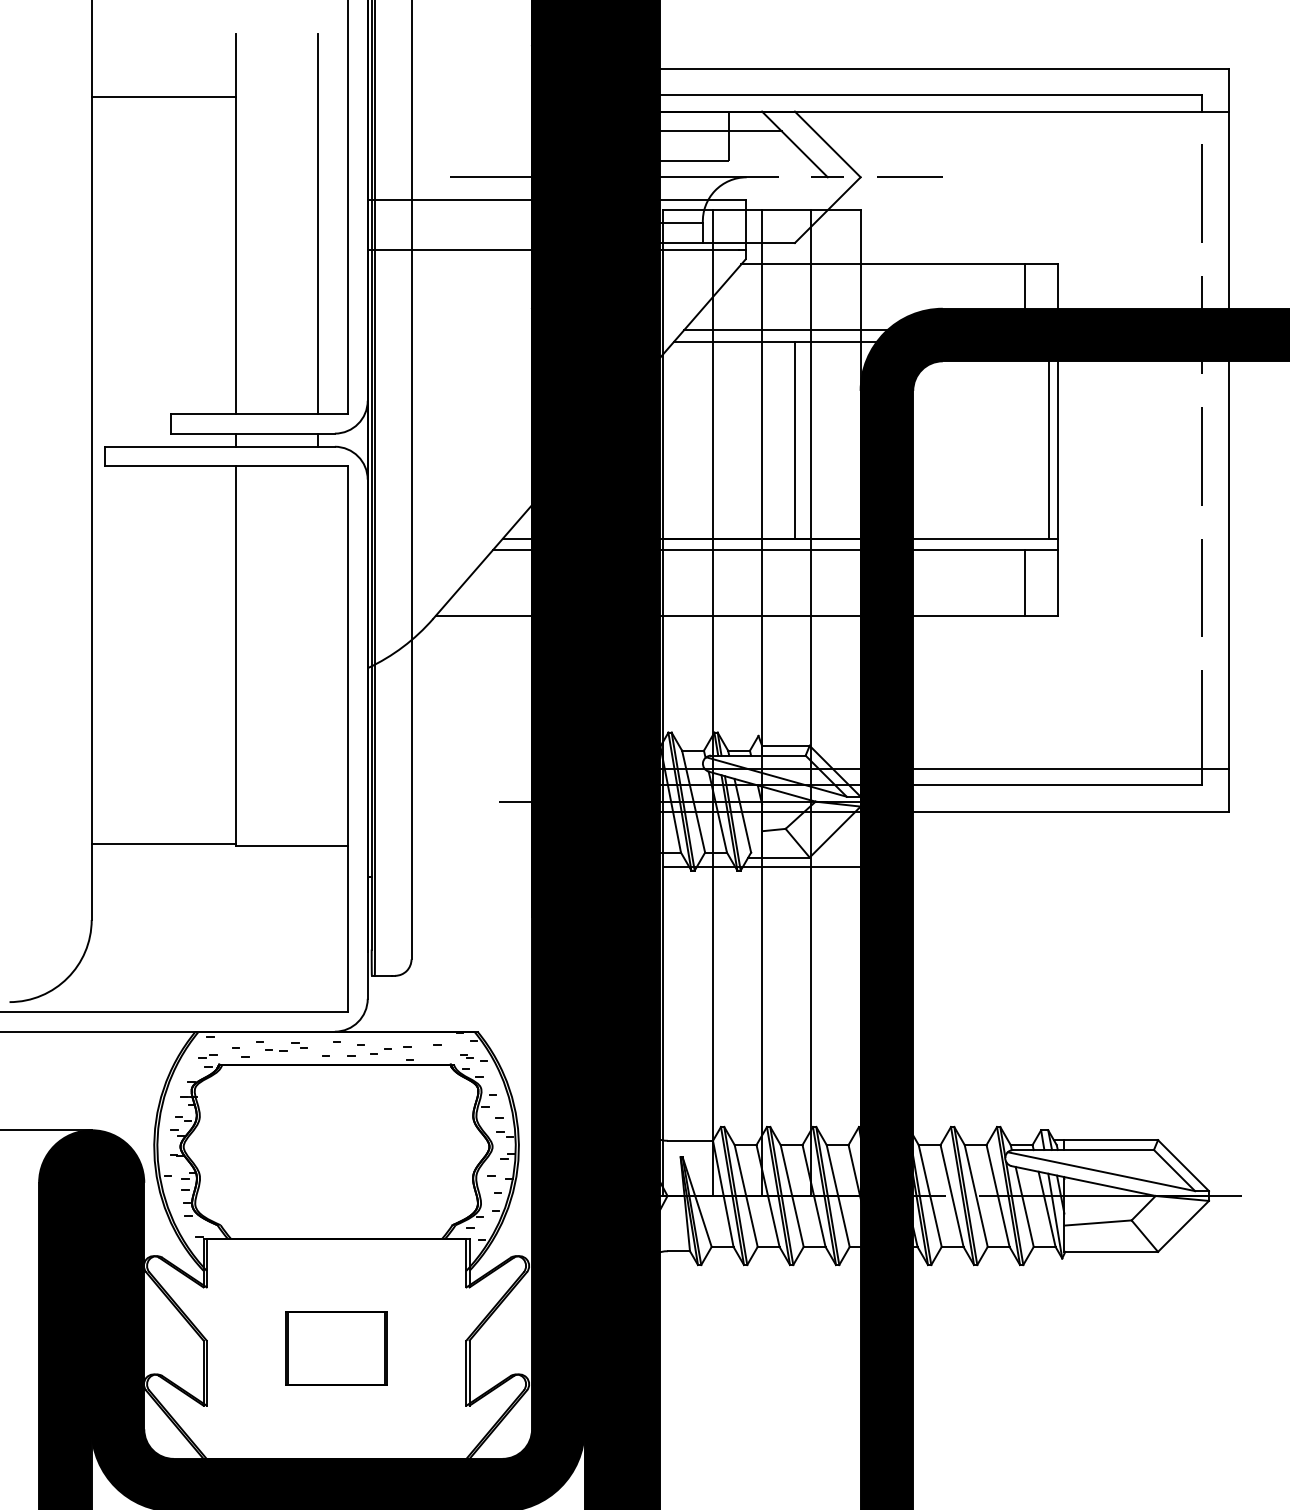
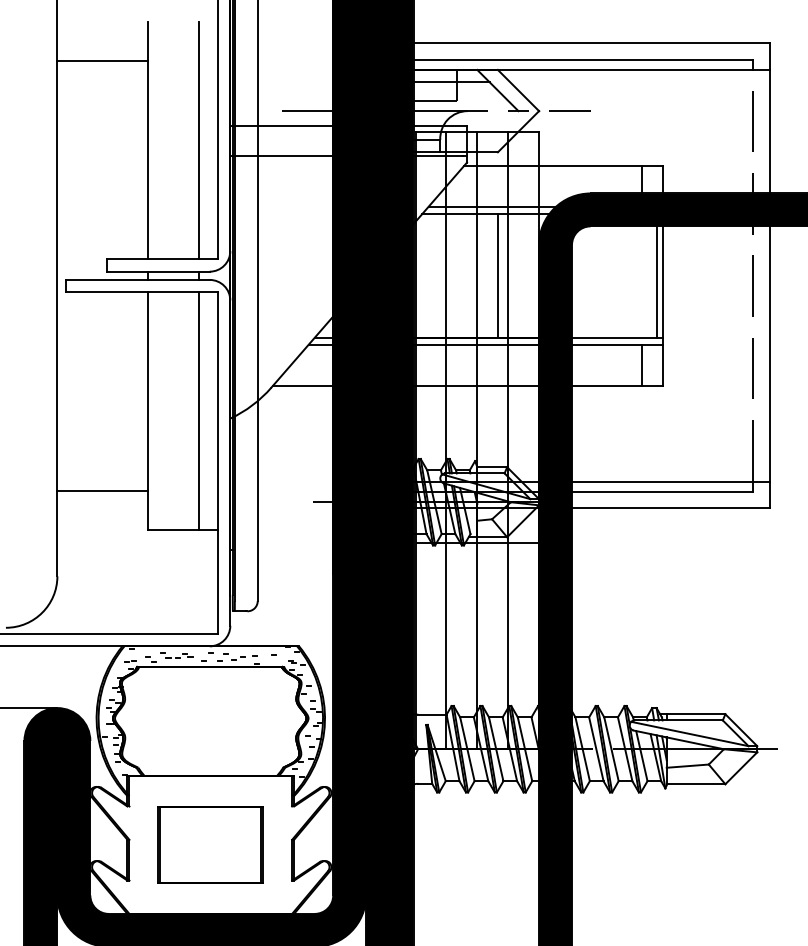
line: (318, 656) -> (199, 411), added
line: (163, 843) -> (102, 490), moved
part: (336, 1348) -> (210, 844), size x1.67

